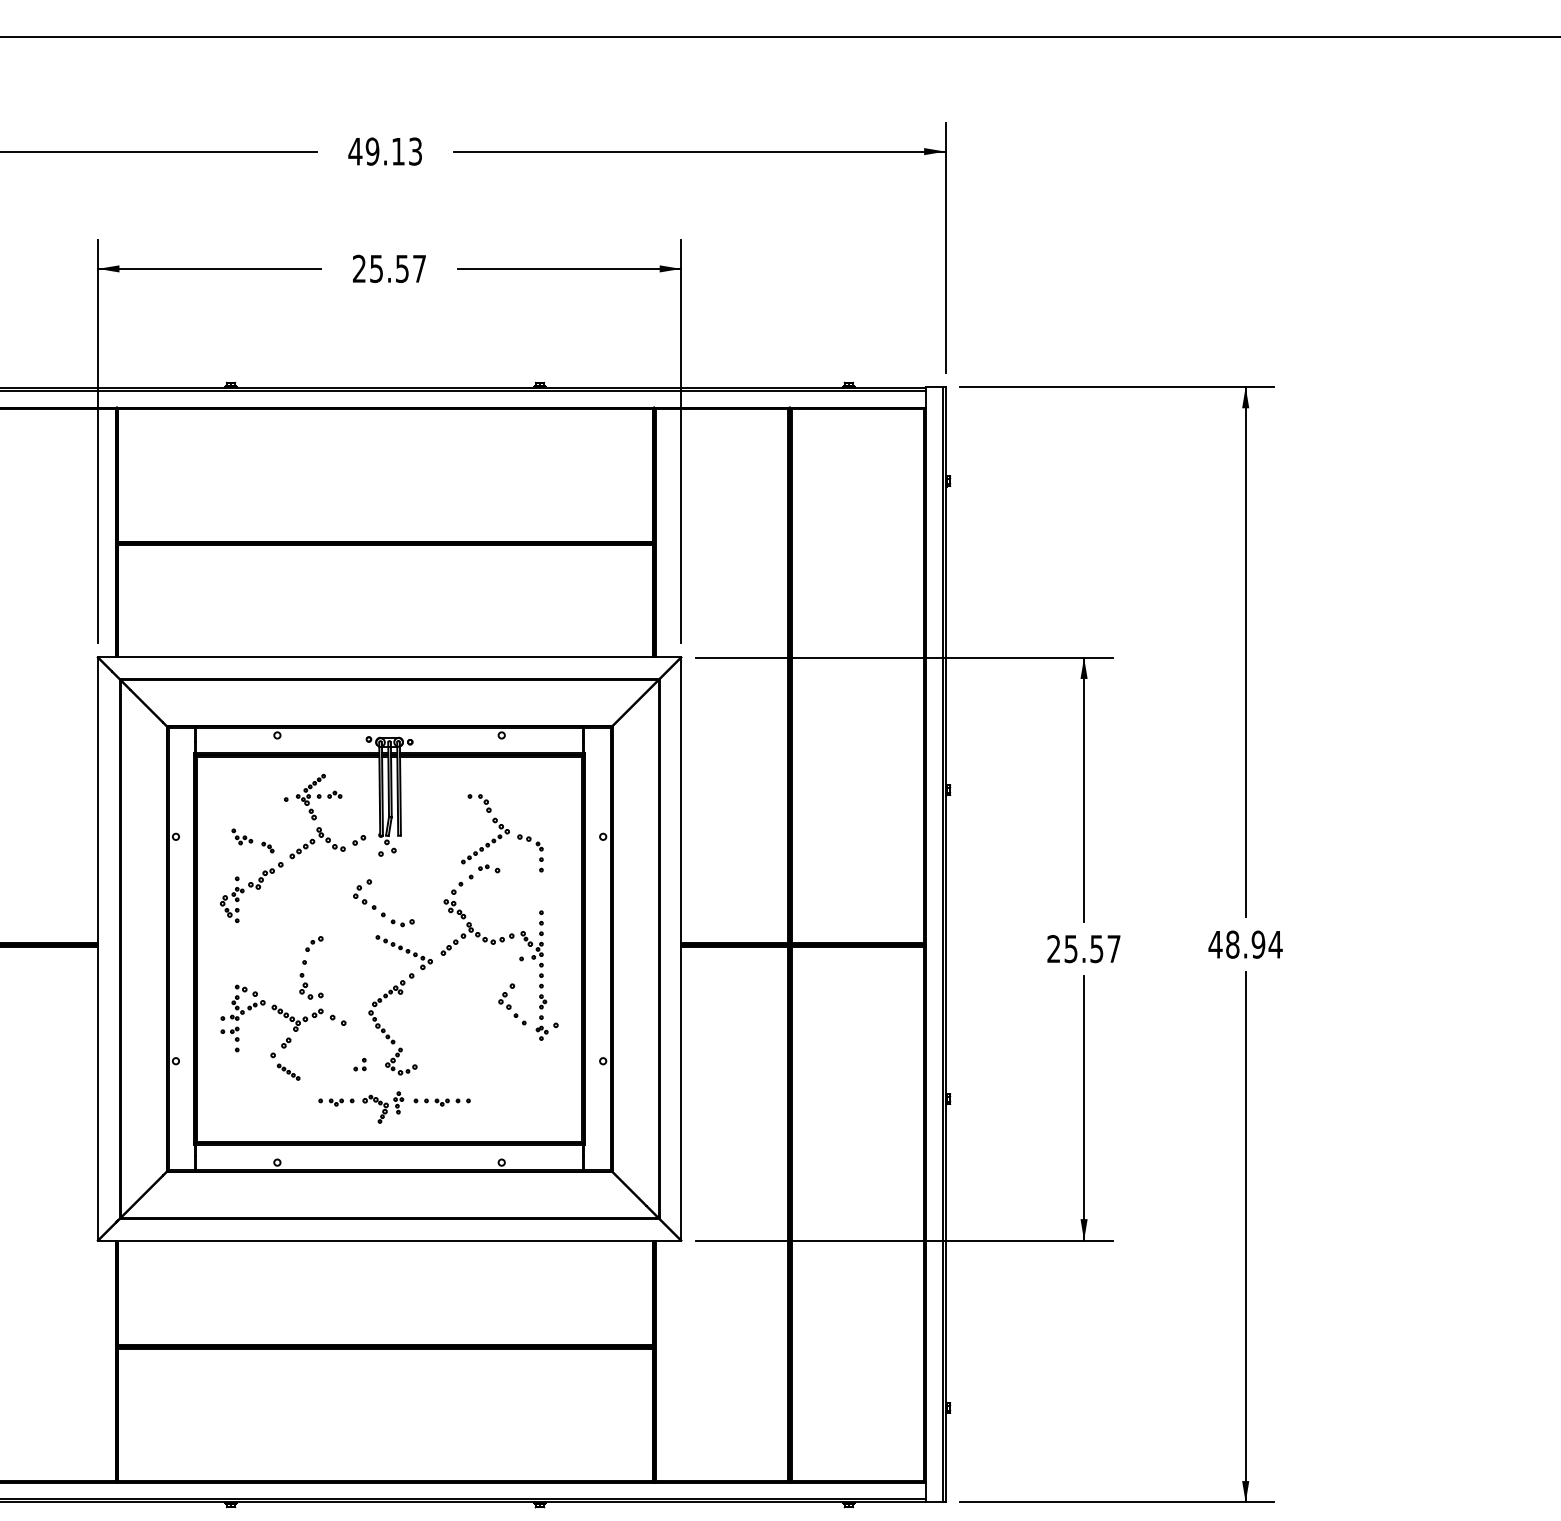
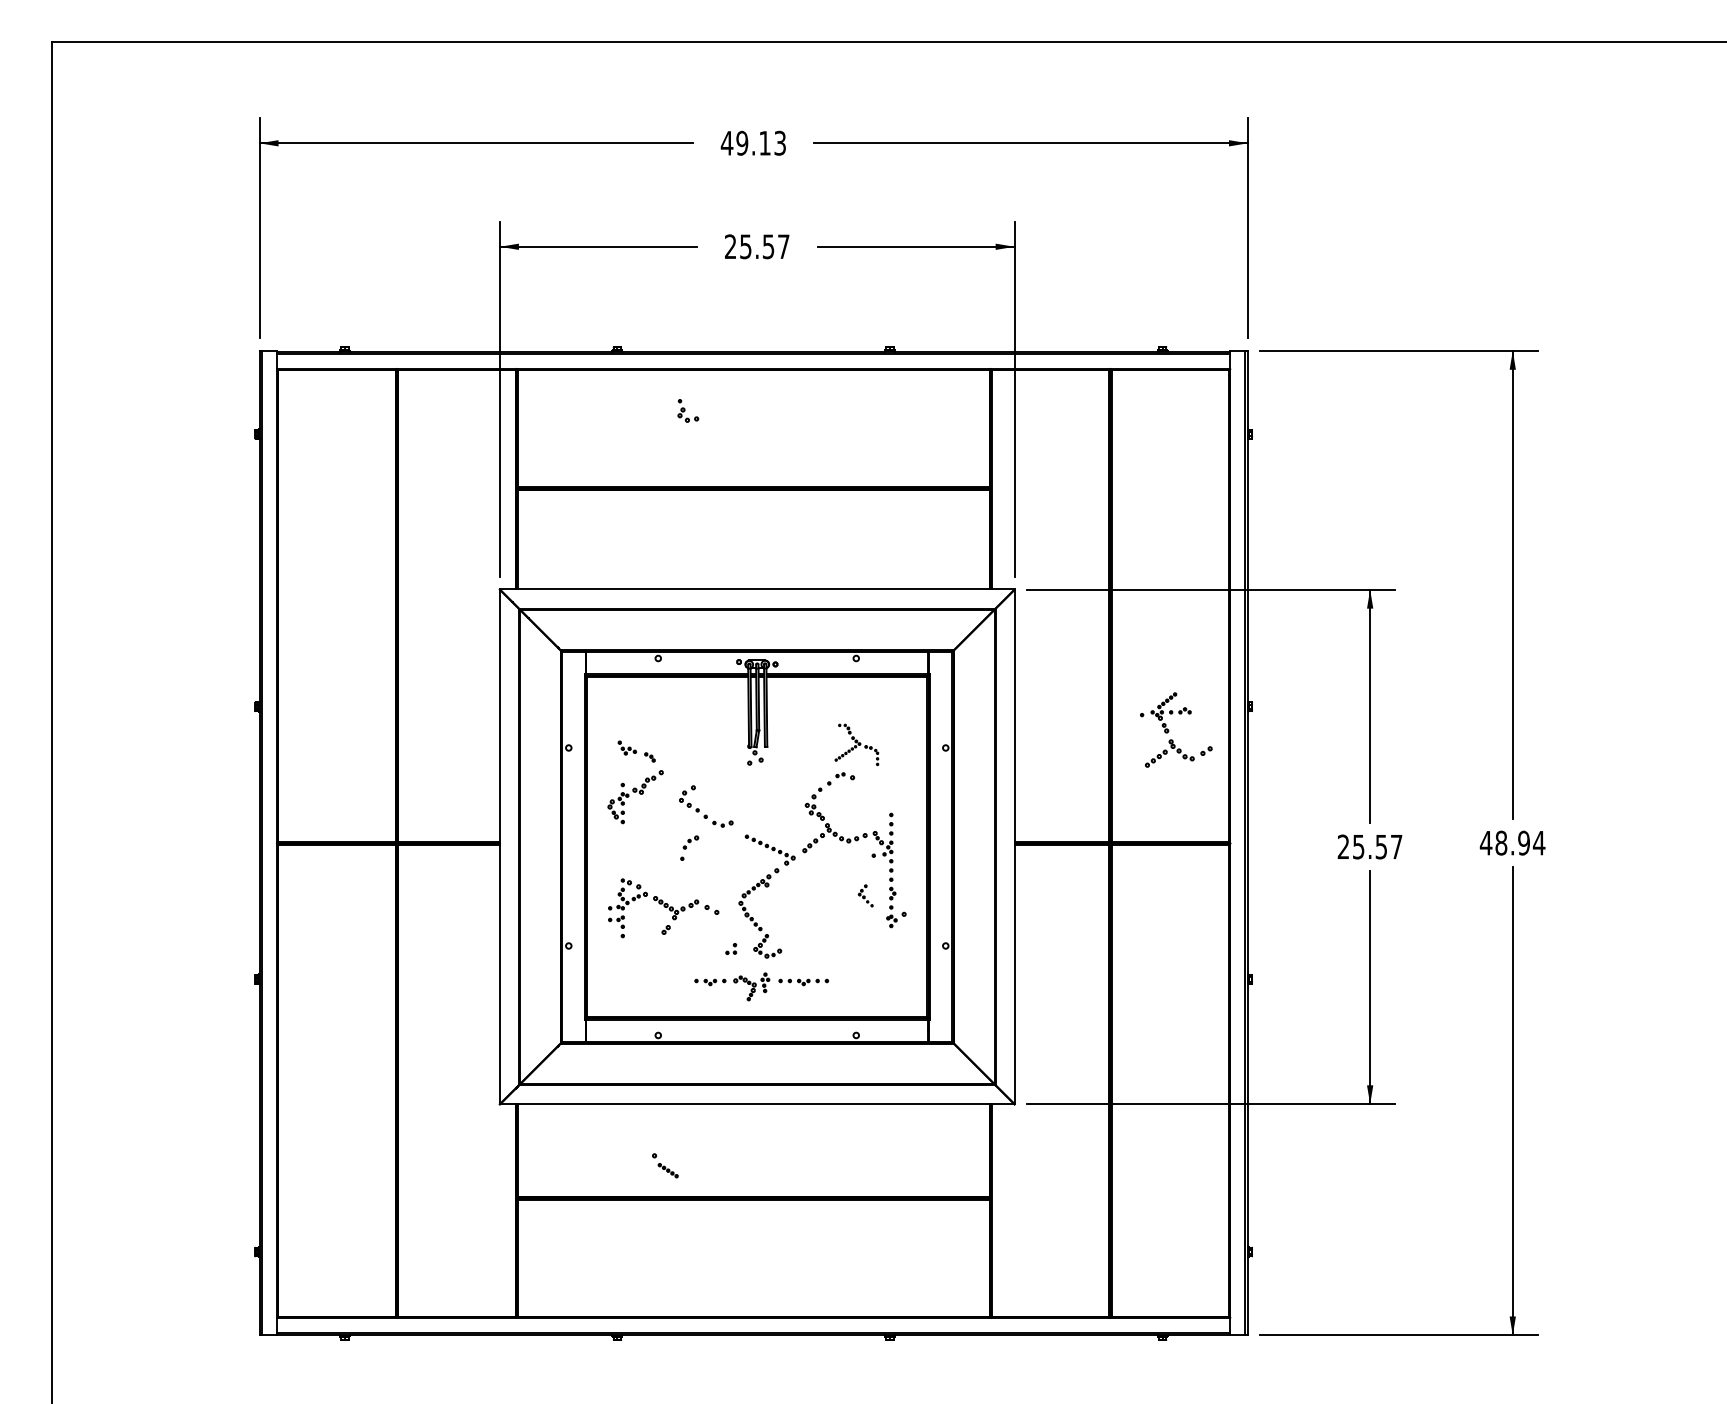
part: (317, 817) -> (1169, 730), moved
part: (502, 832) -> (856, 744), size x0.6
part: (376, 906) -> (699, 809), moved
part: (311, 985) -> (688, 410), moved
part: (512, 1004) -> (865, 895), size x0.6
part: (285, 1066) -> (665, 1165), moved

